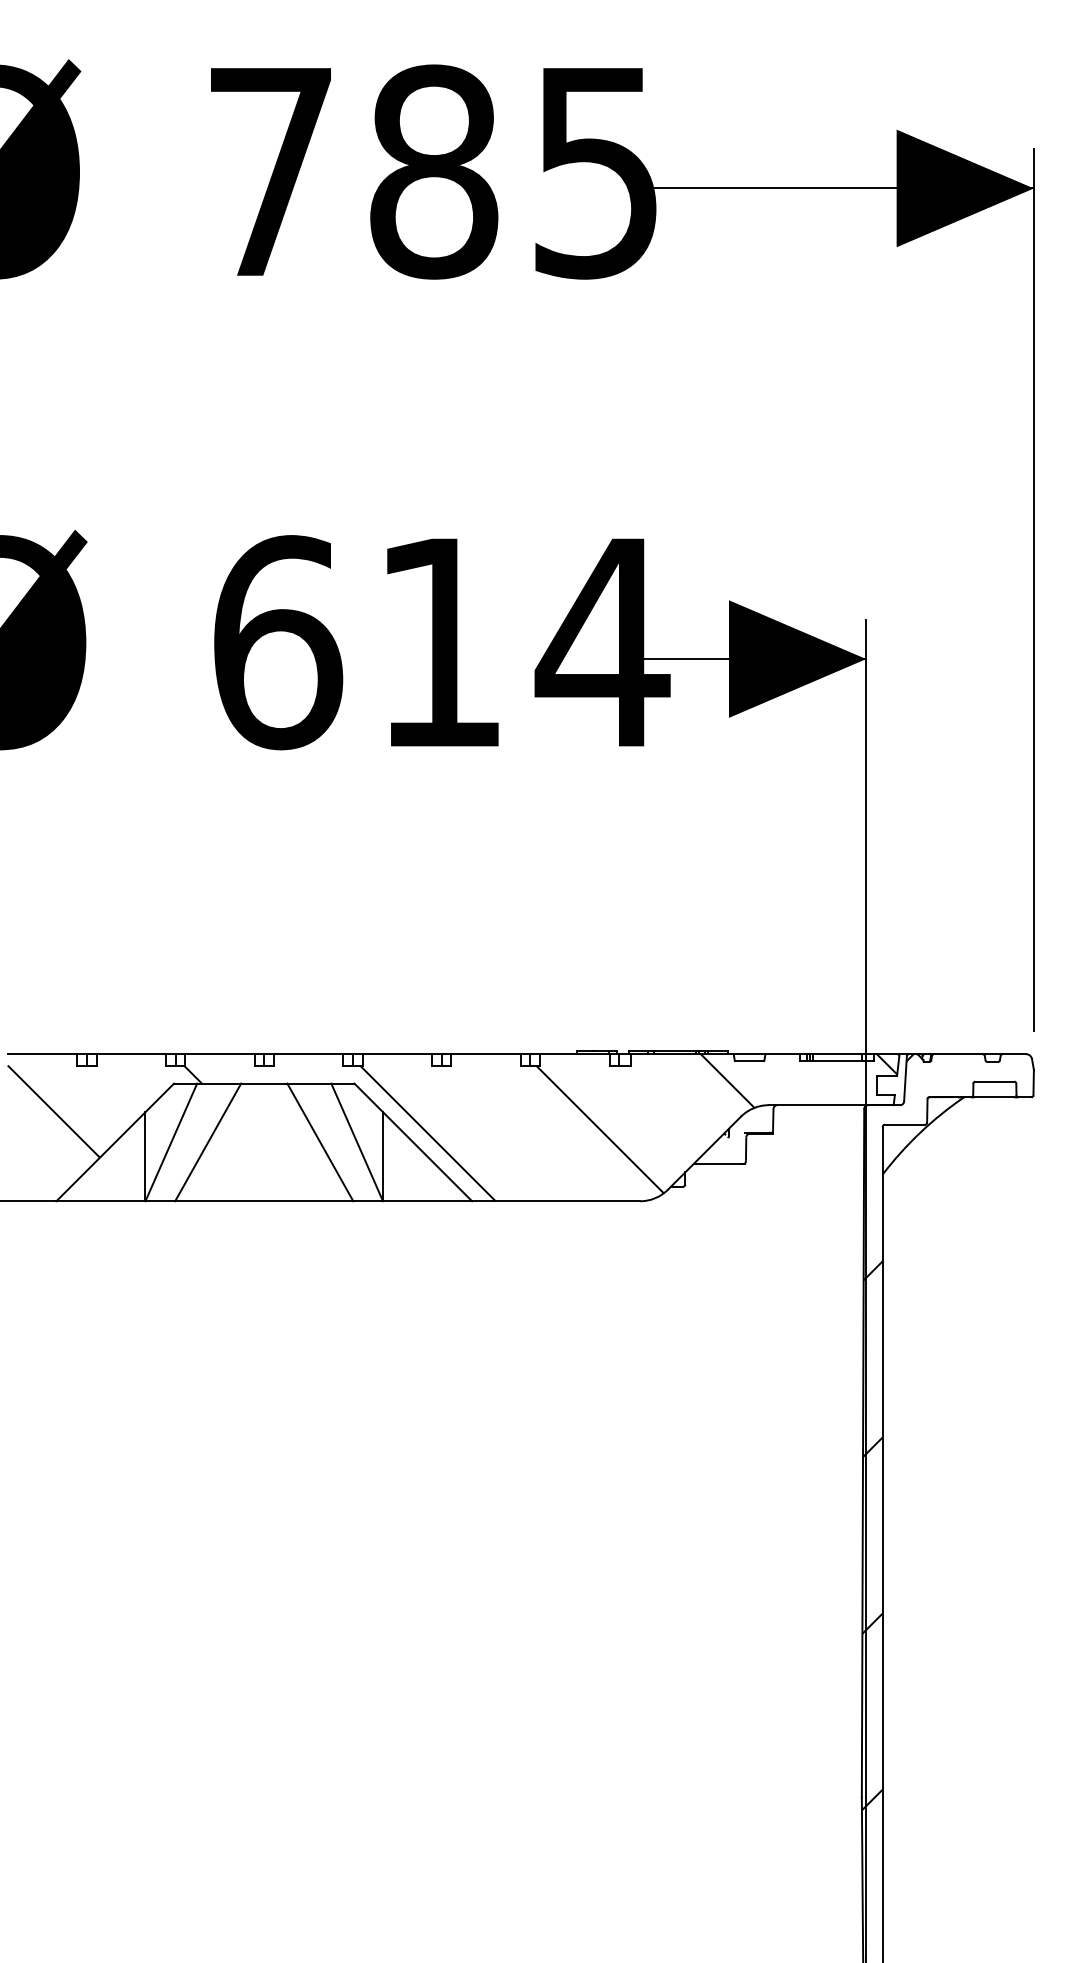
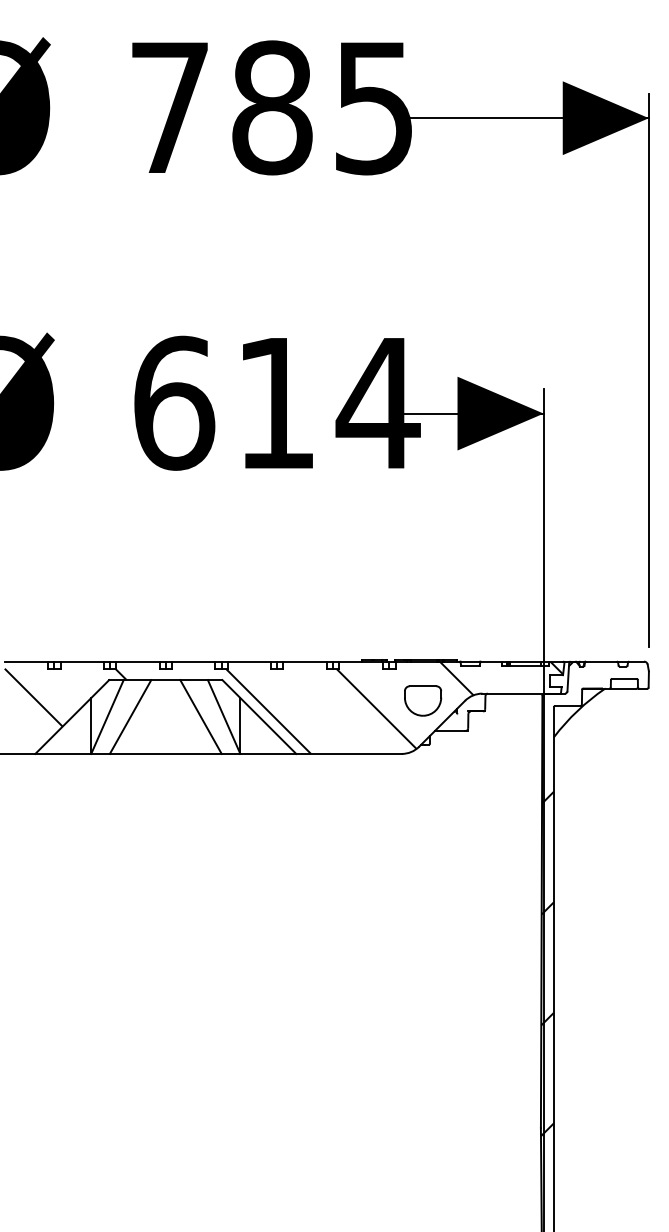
part: (674, 1116) -> (423, 700), added

